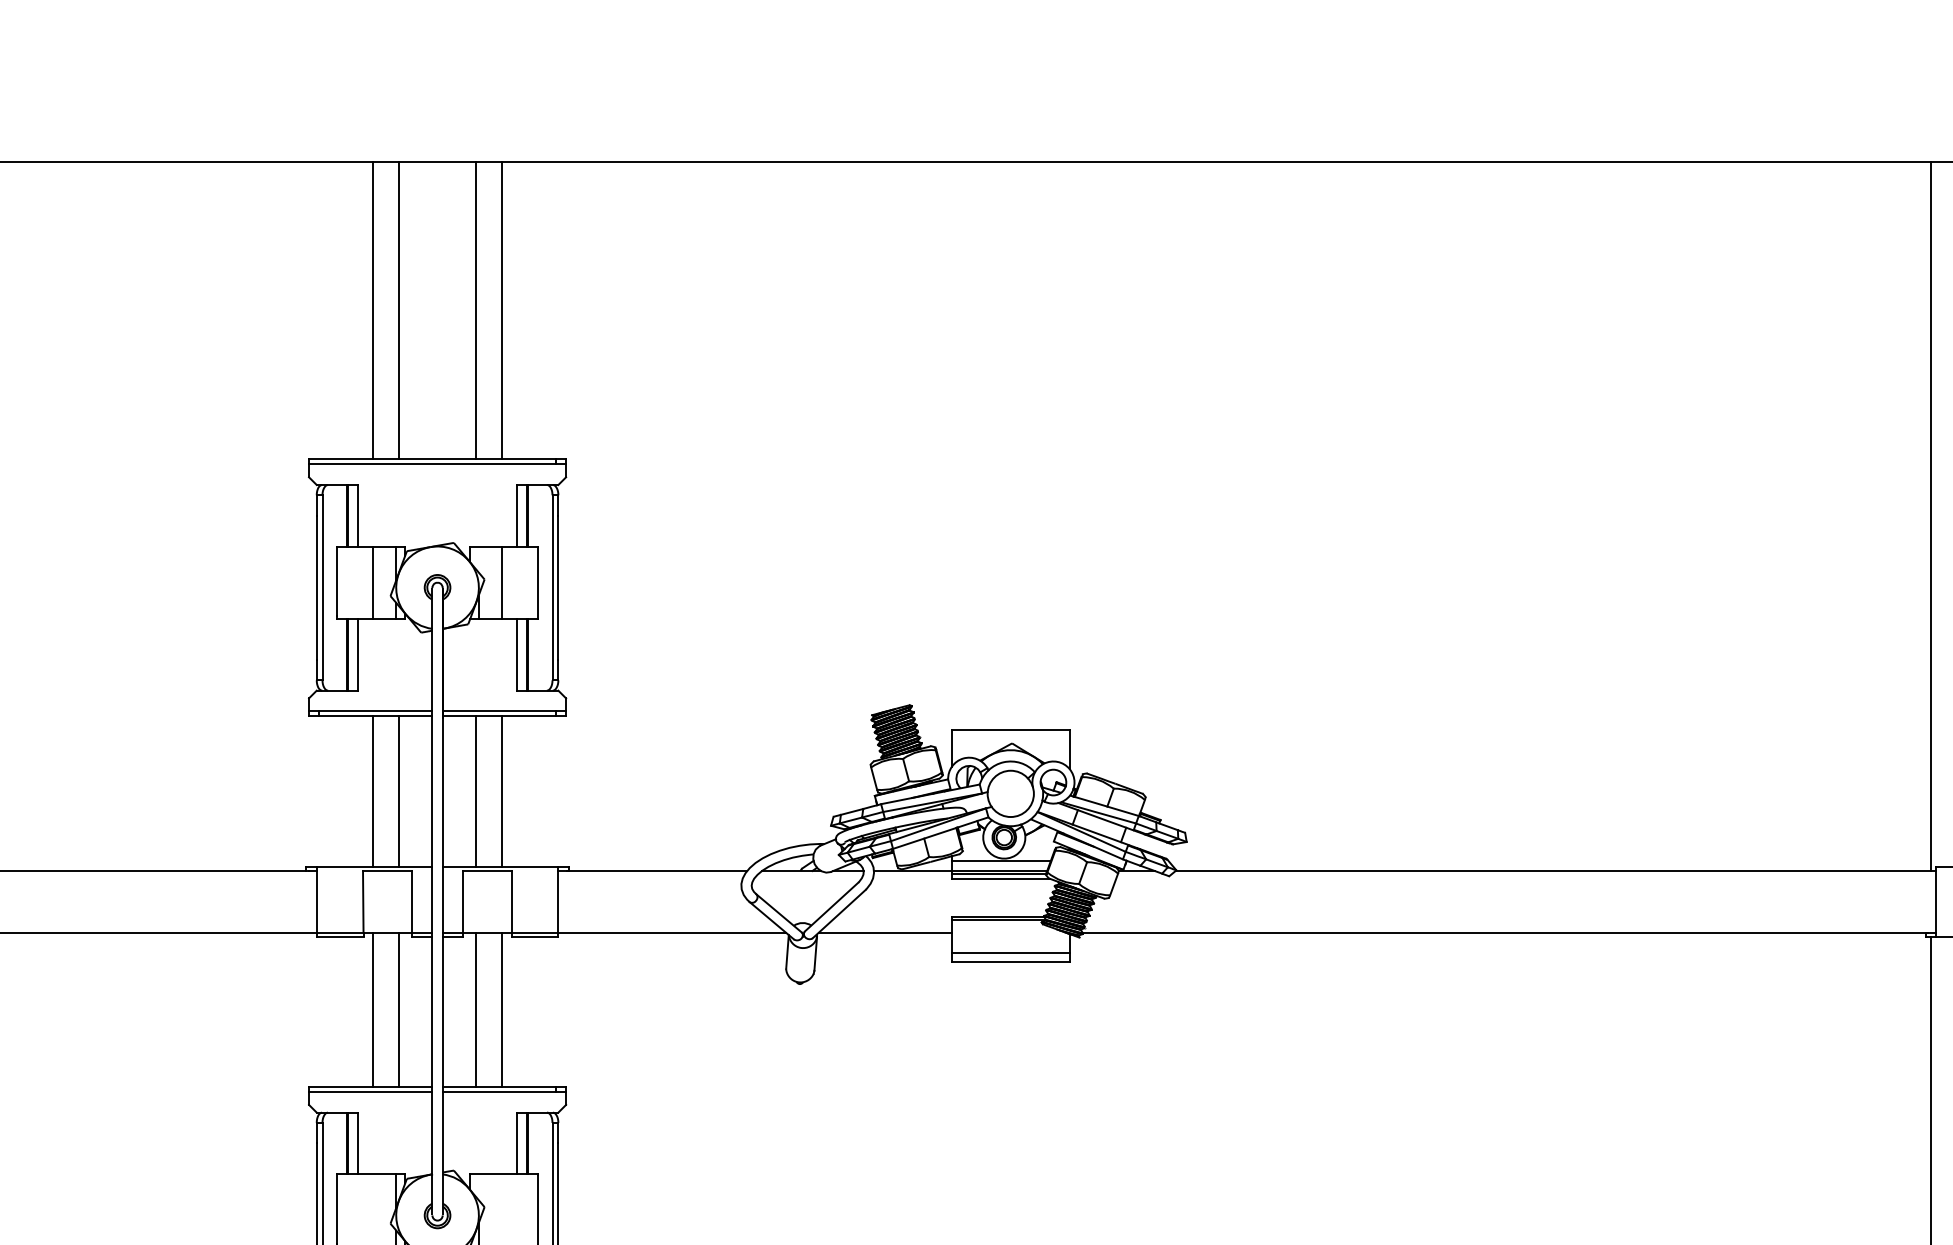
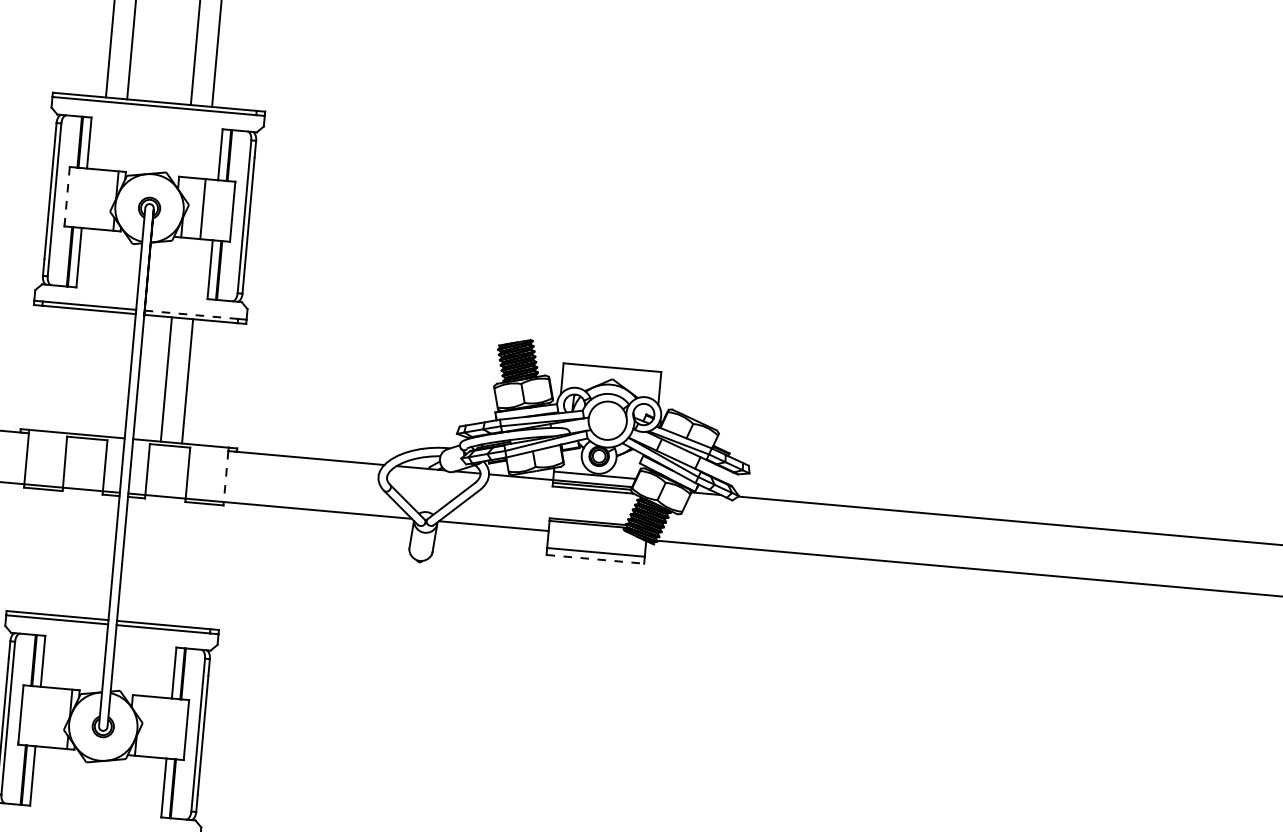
line: (337, 581) -> (67, 195), solid -> dashed
line: (373, 582) -> (97, 199), removed
line: (499, 711) -> (191, 315), solid -> dashed
line: (373, 791) -> (81, 371), removed
line: (399, 791) -> (103, 373), removed
line: (558, 901) -> (226, 476), solid -> dashed
line: (1011, 961) -> (595, 559), solid -> dashed
line: (373, 1009) -> (65, 551), removed
line: (399, 1009) -> (87, 553), removed
line: (476, 1009) -> (150, 559), removed
line: (501, 1009) -> (171, 561), removed

